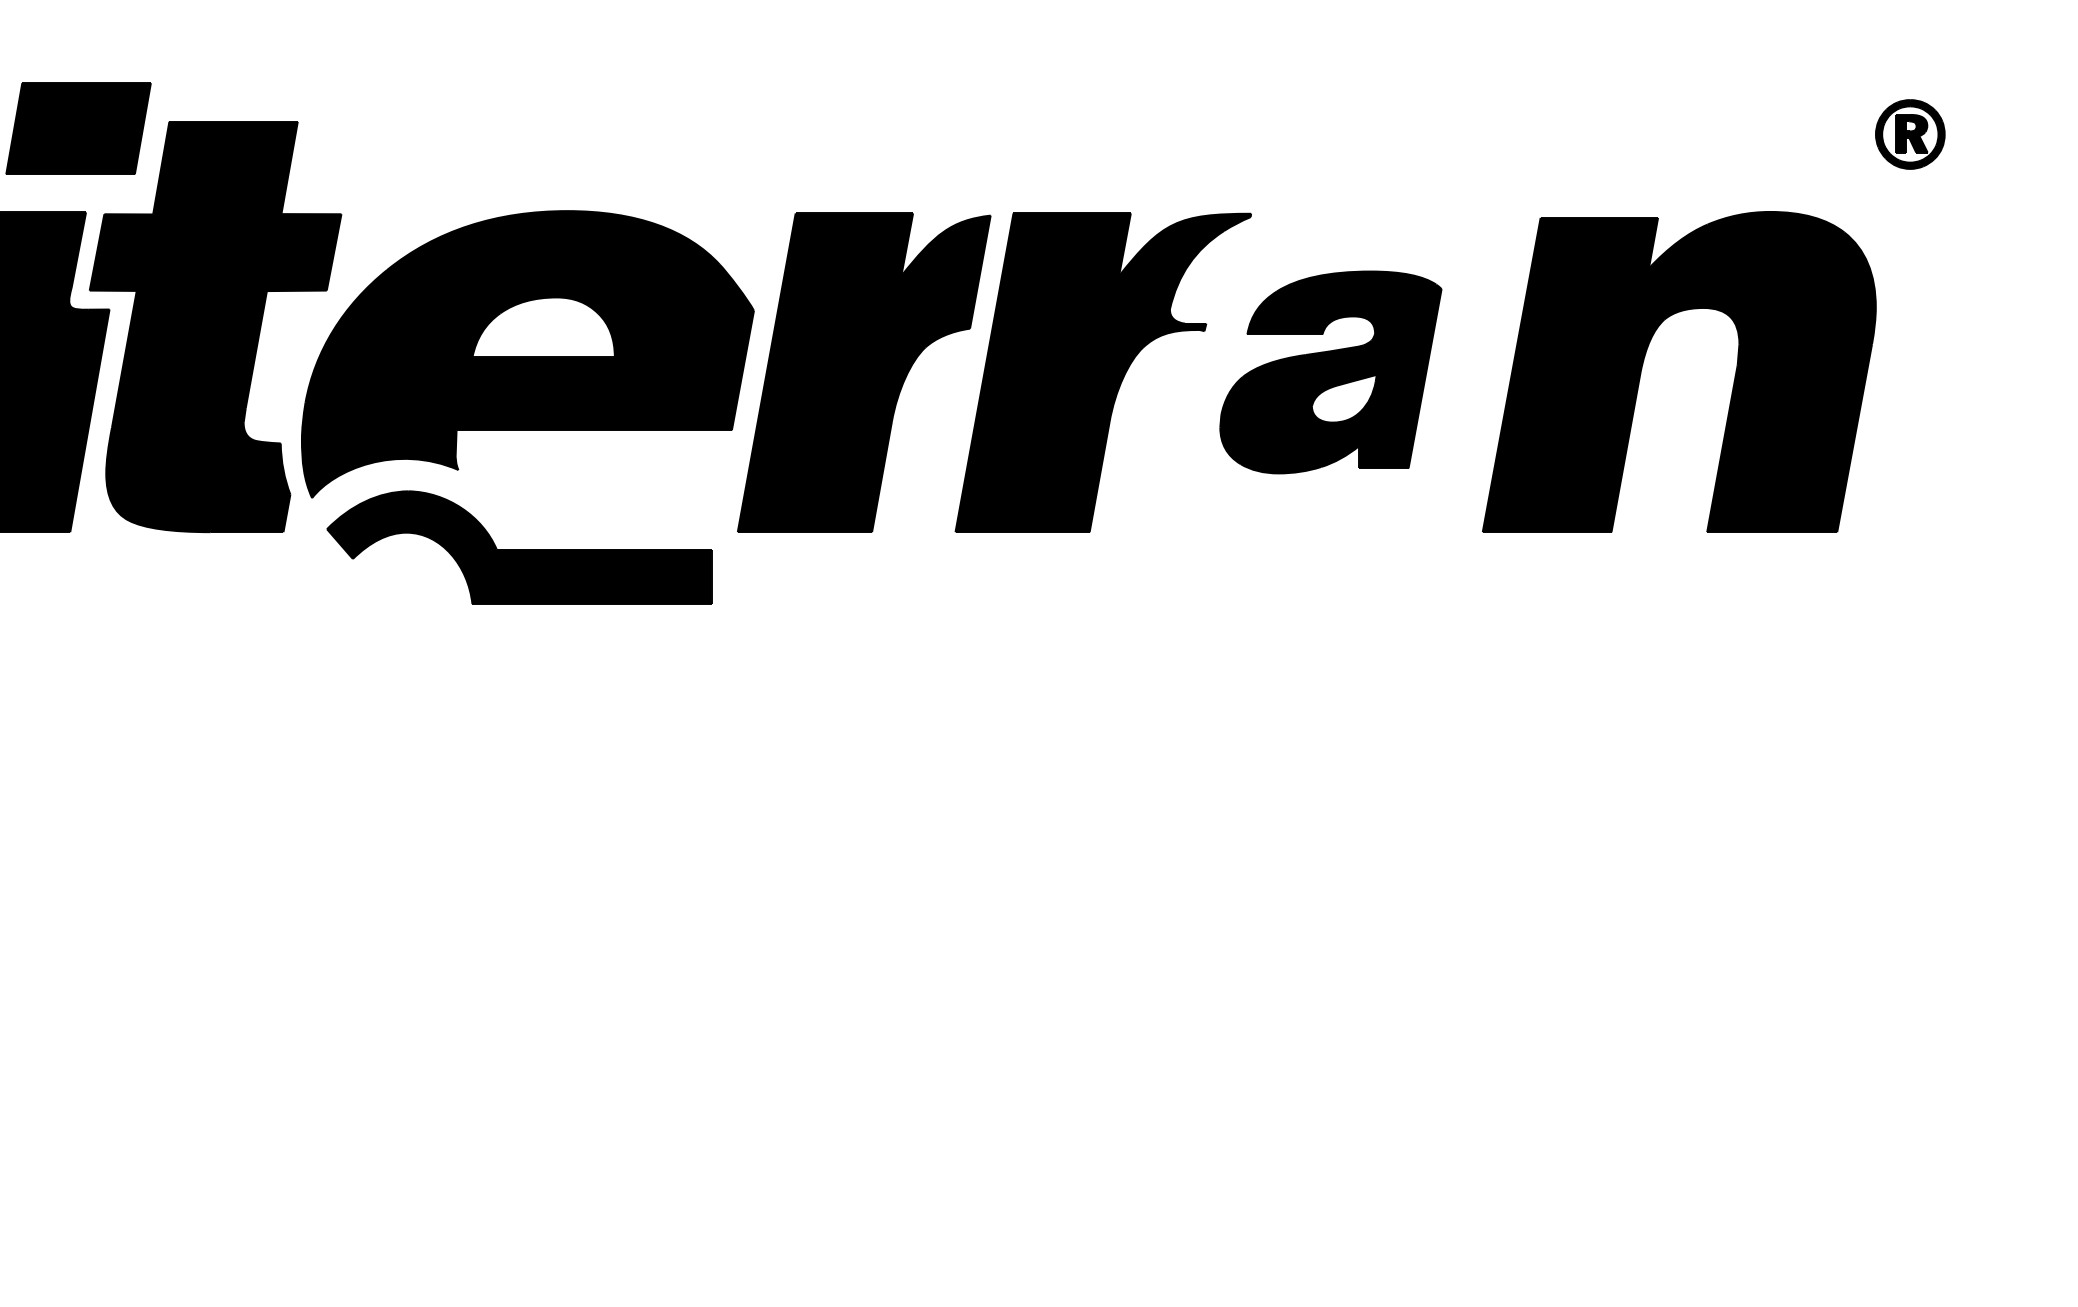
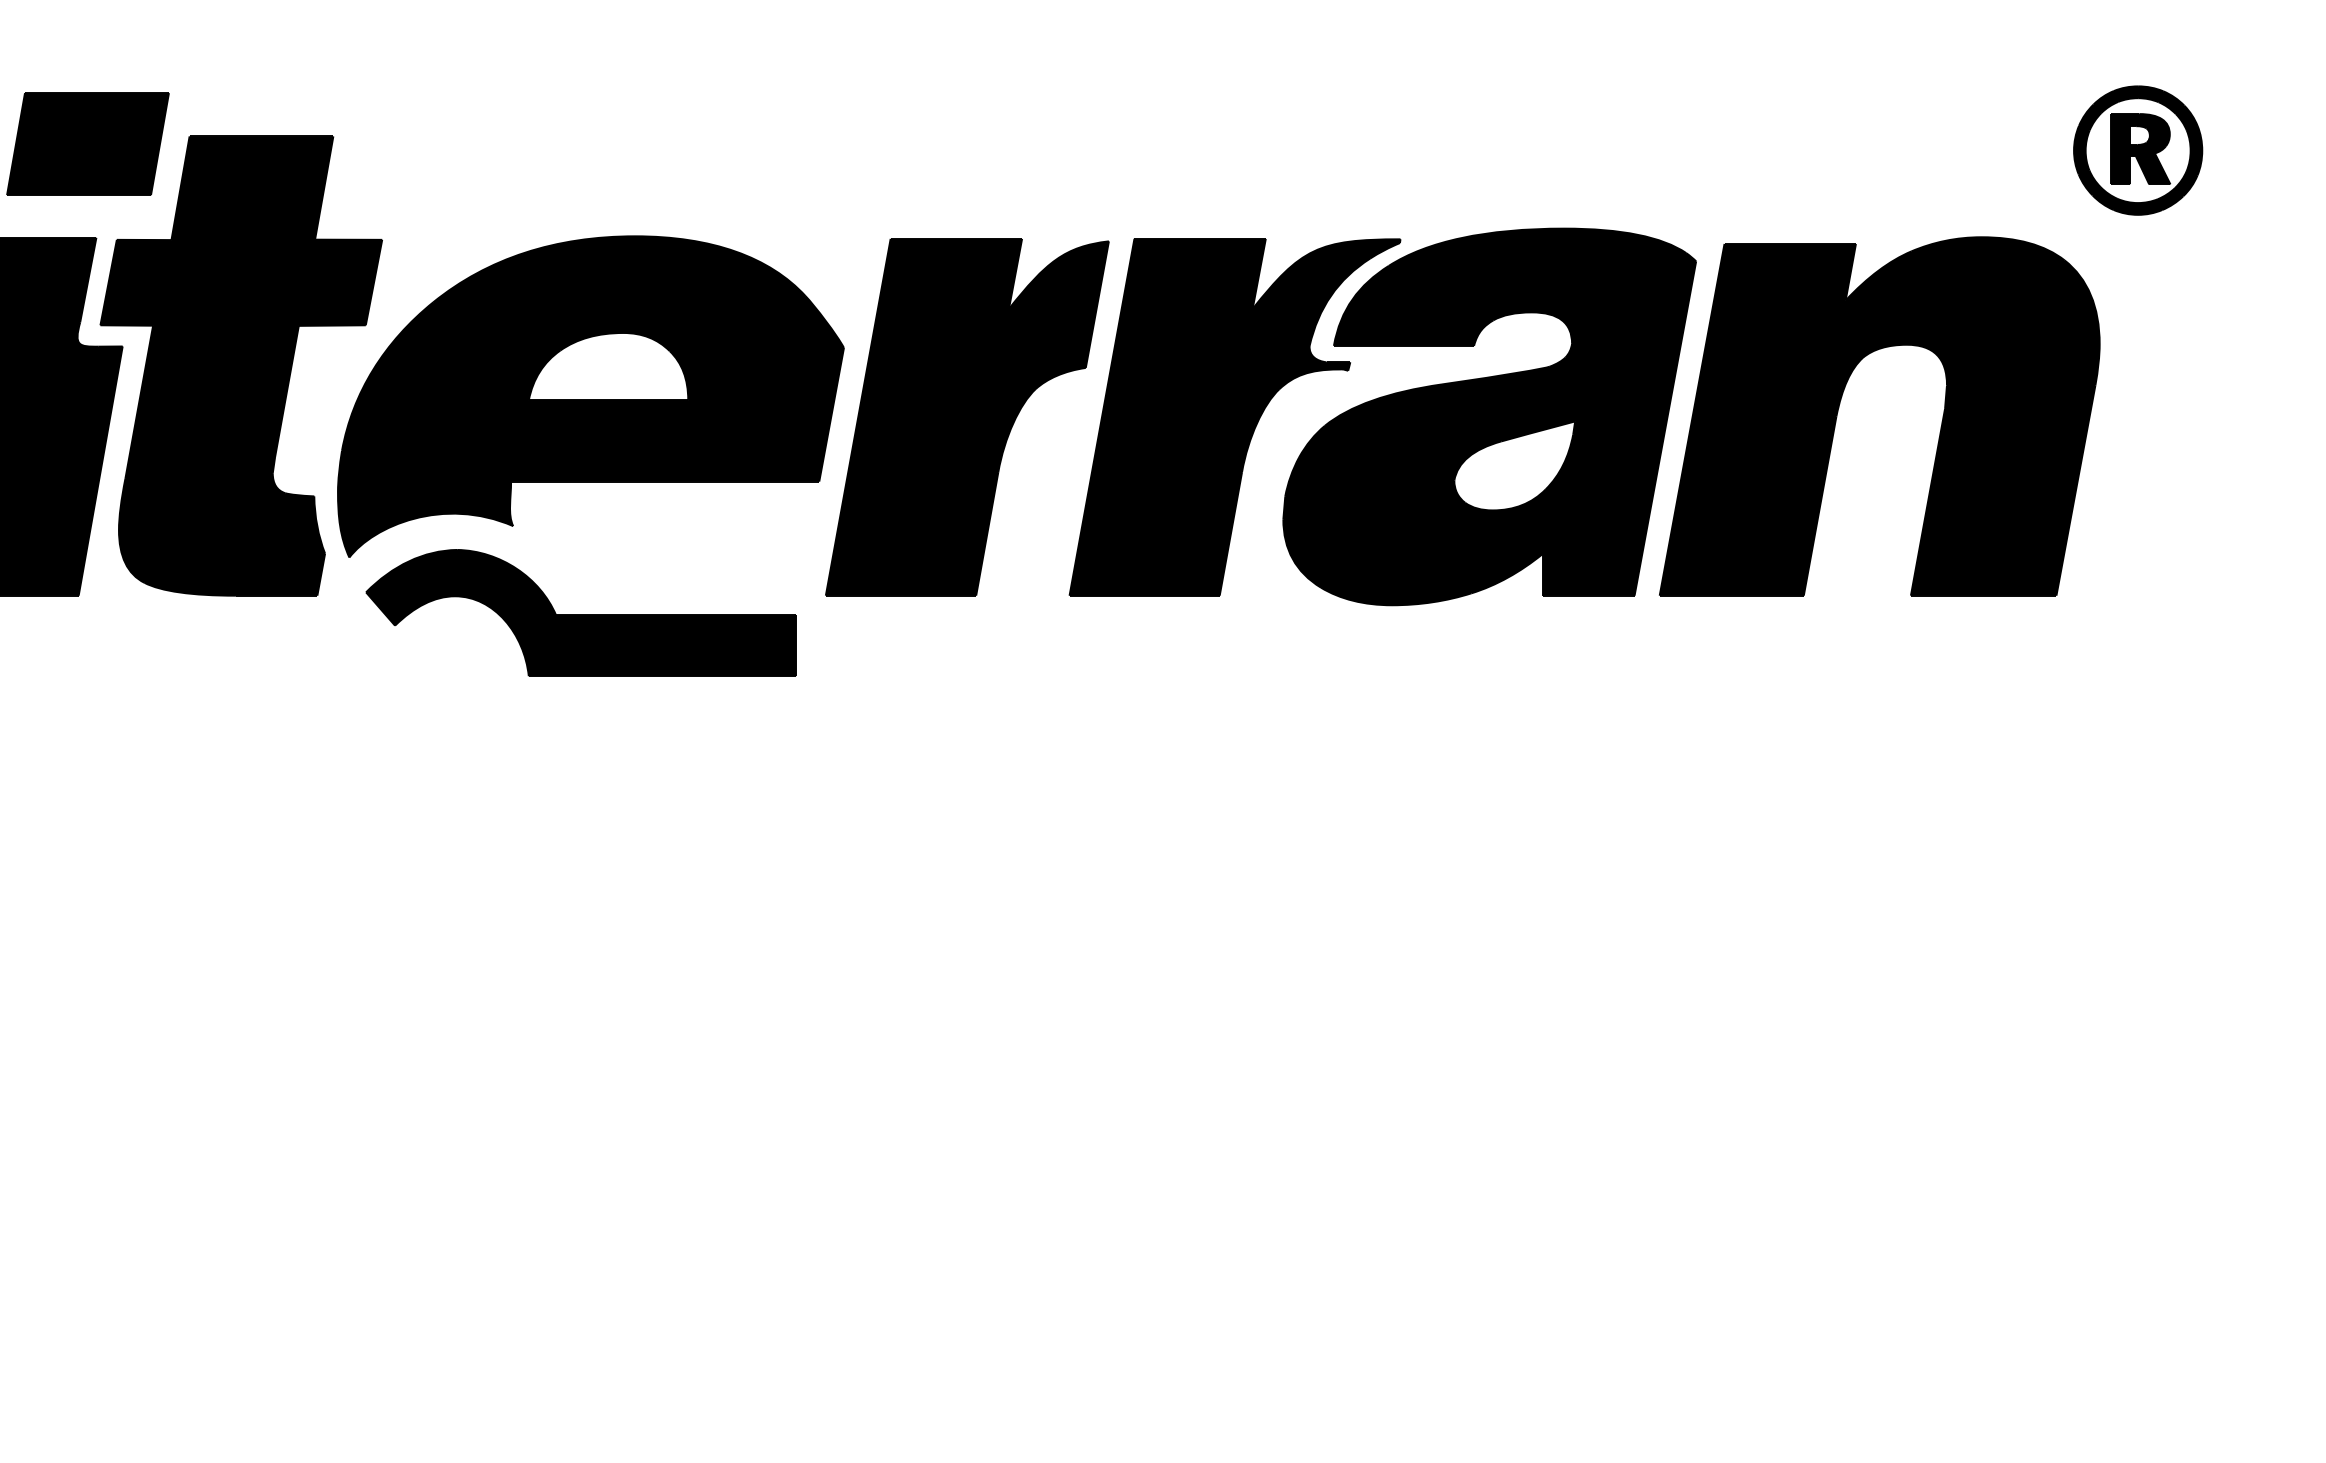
part: (1910, 134) -> (2138, 150), size x1.67
part: (1330, 372) -> (1489, 416), size x1.67

